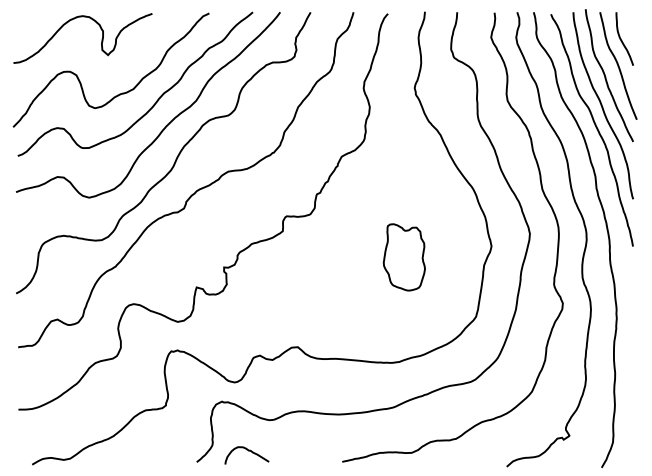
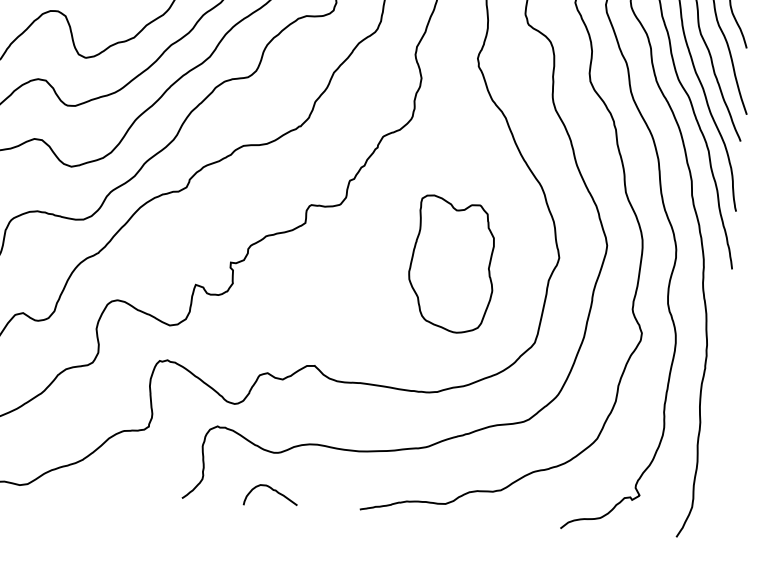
part: (404, 257) -> (452, 264), size x1.67
curve: (248, 451) -> (272, 491), moved

